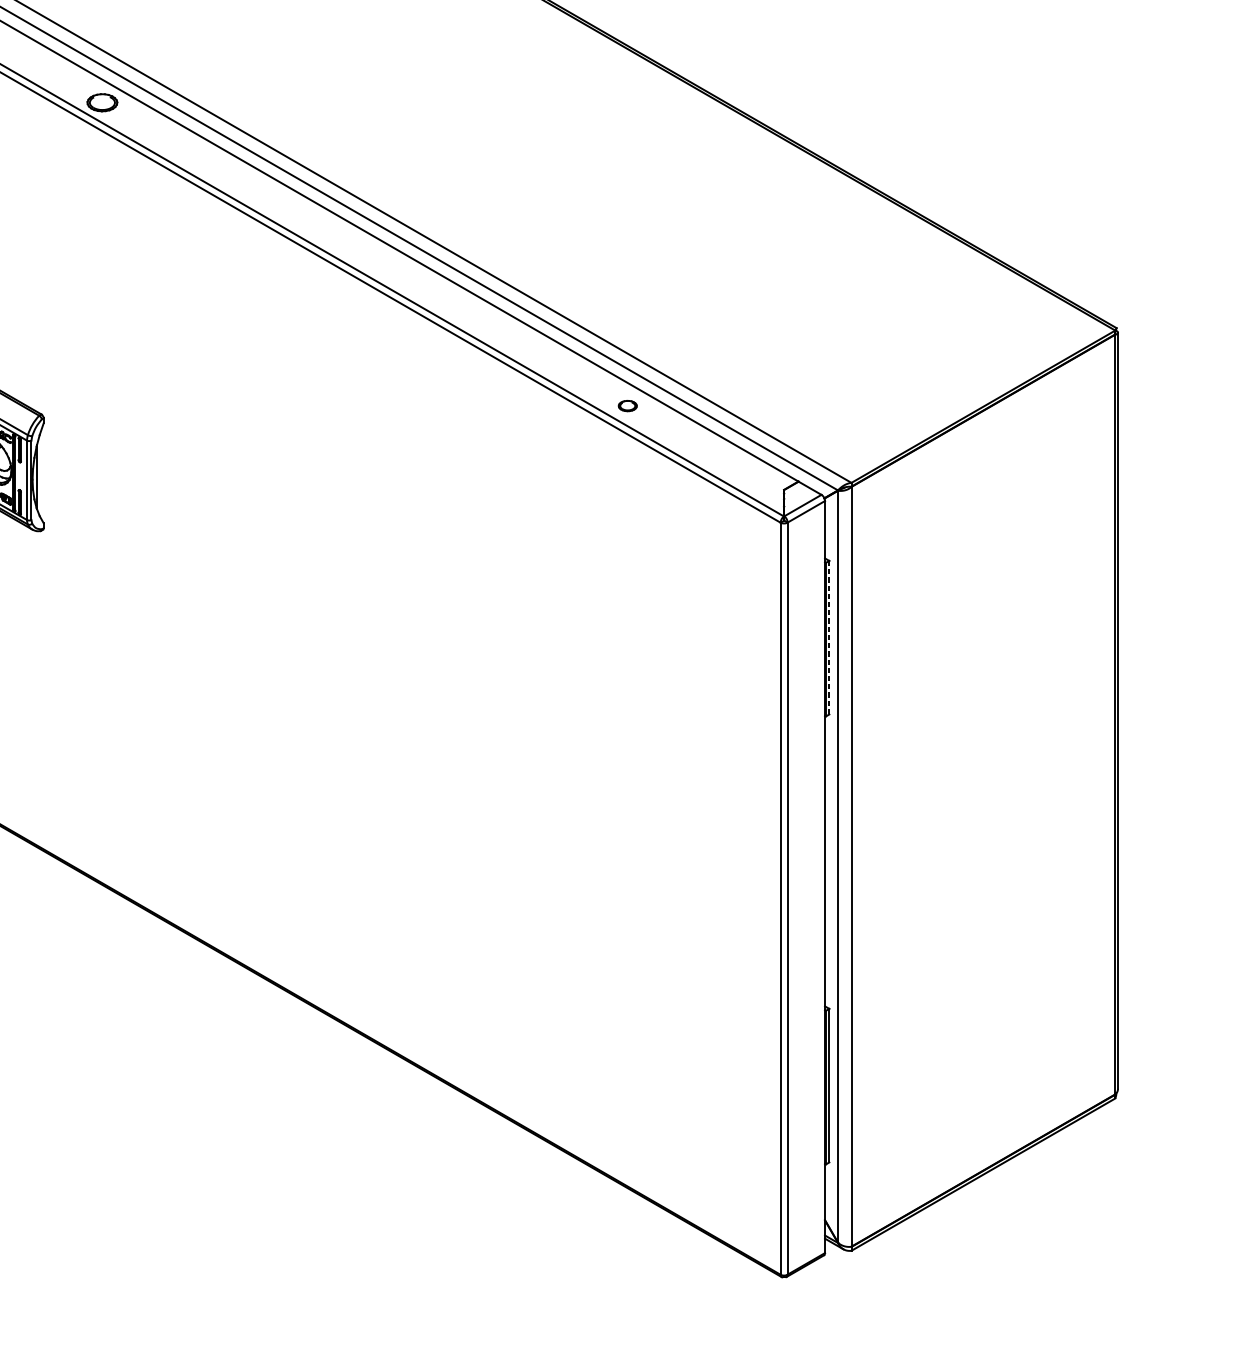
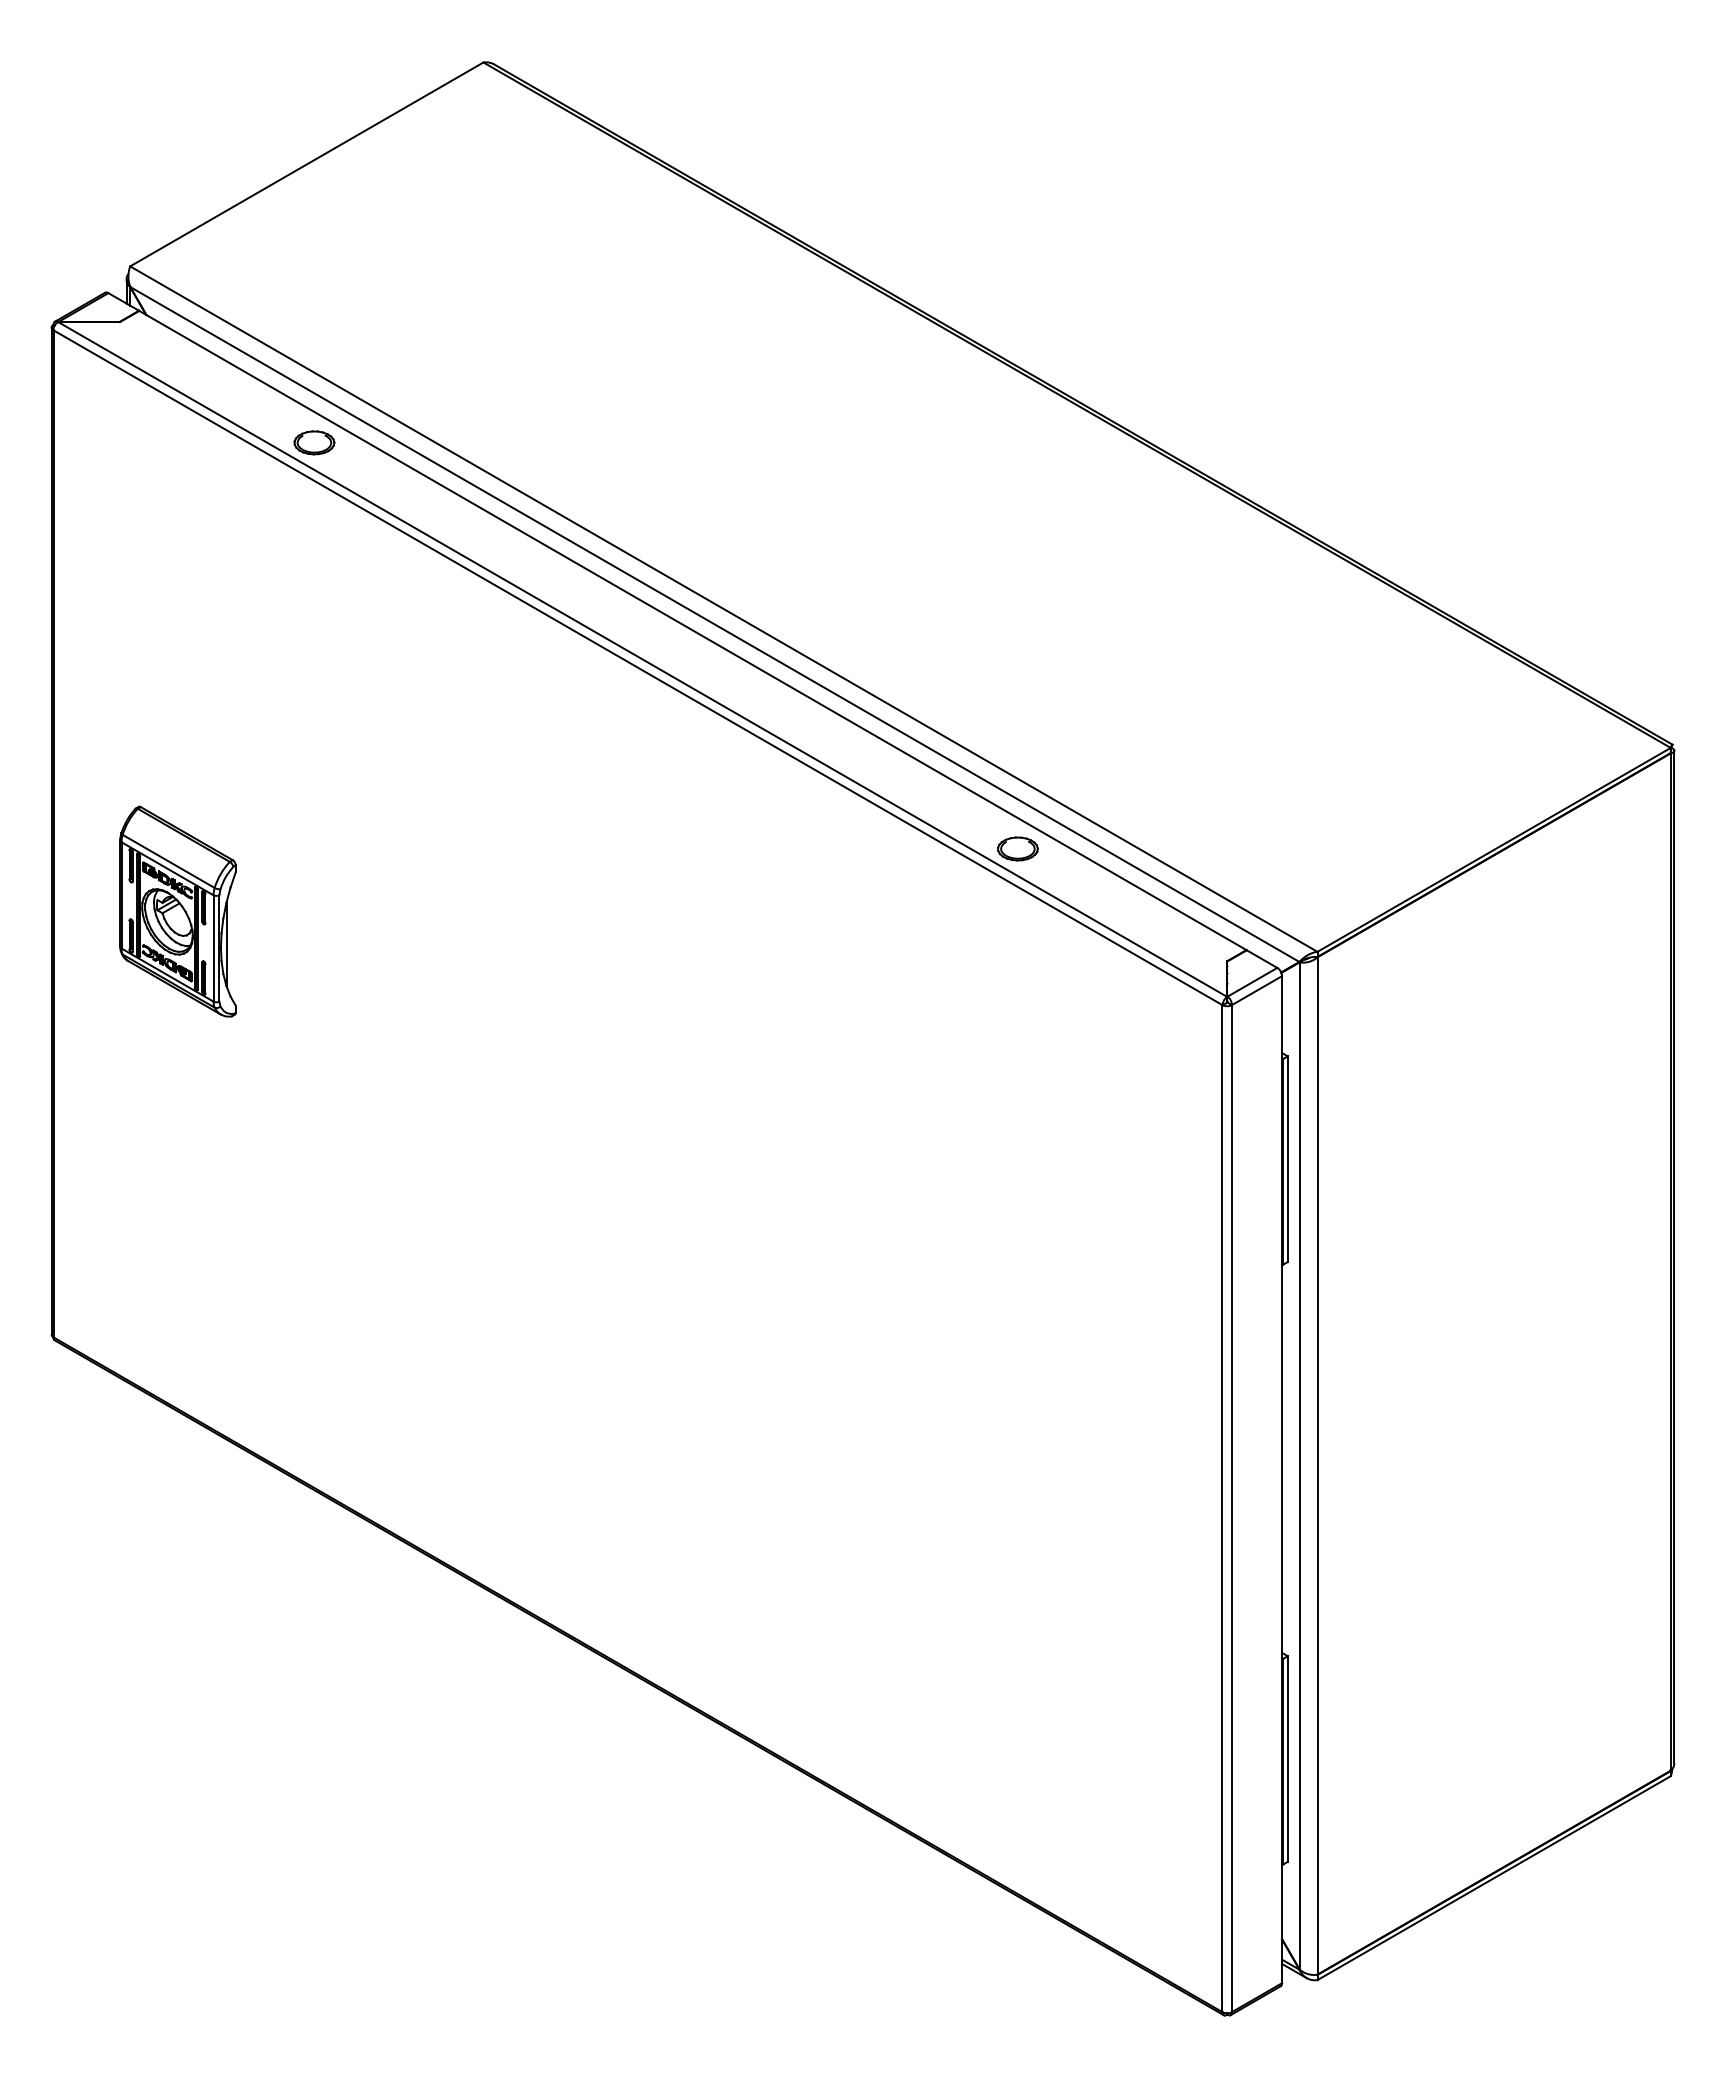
part: (627, 405) -> (1017, 848), size x1.67
line: (829, 637) -> (1287, 1159), dashed -> solid

